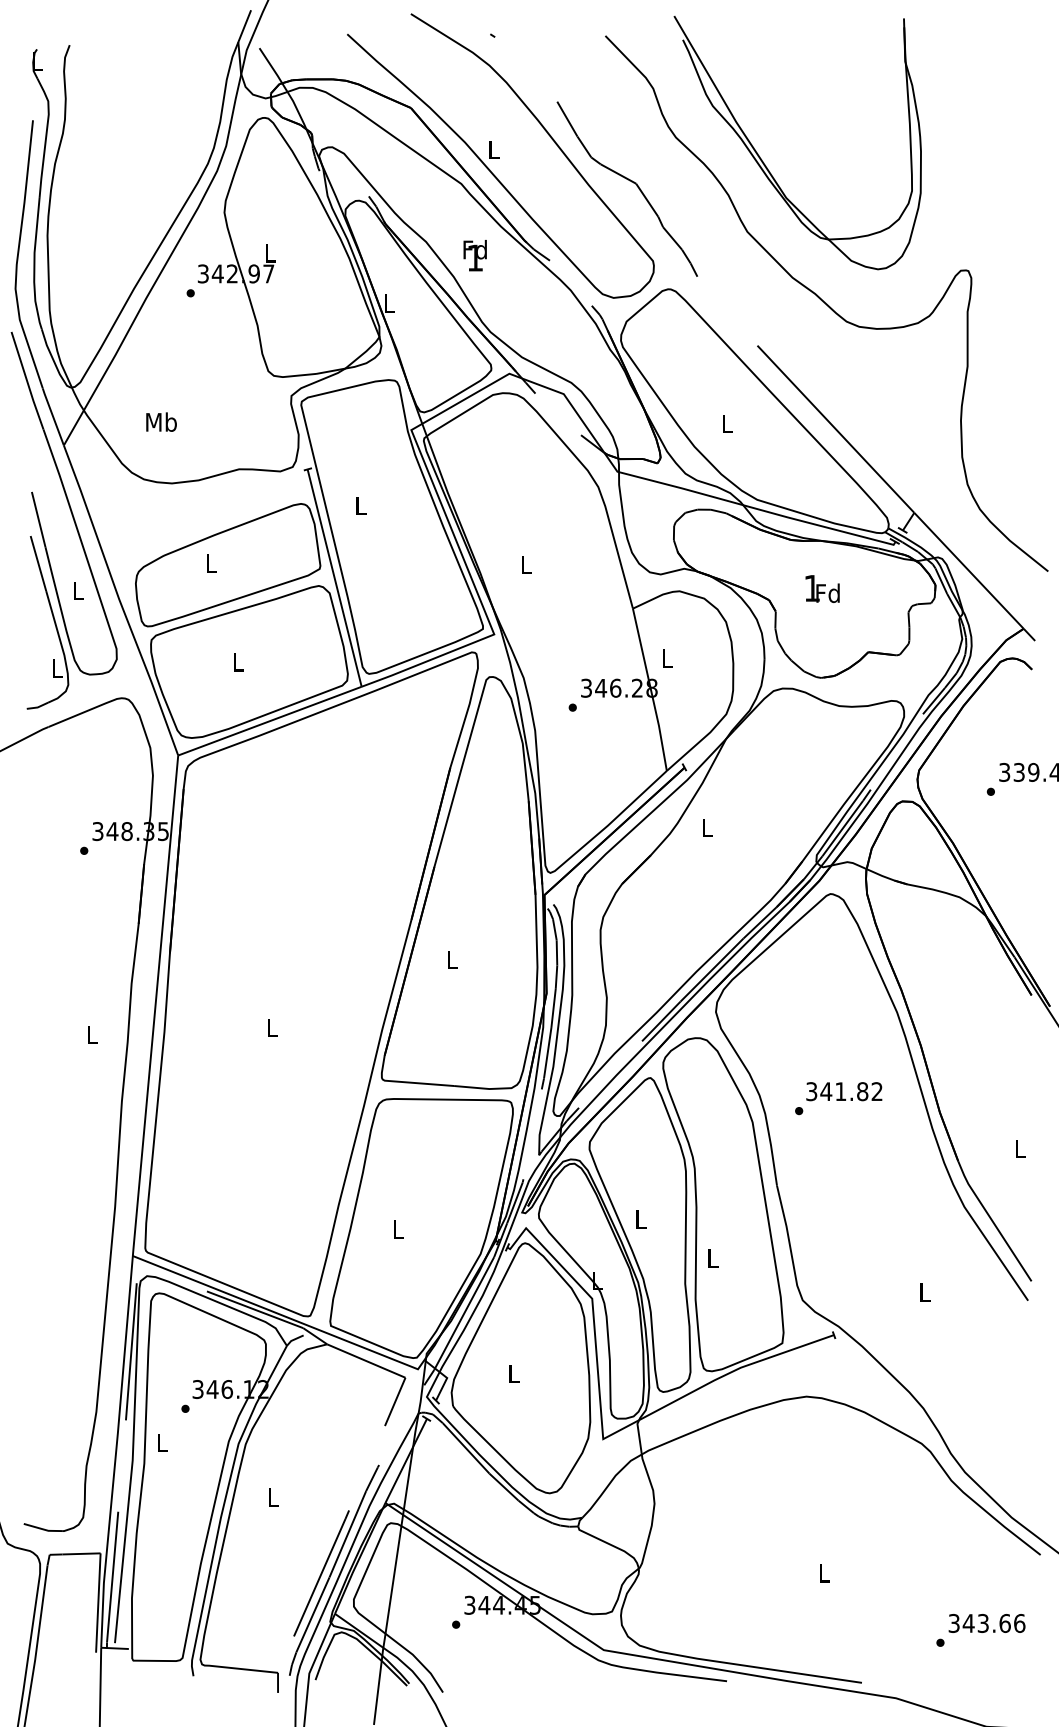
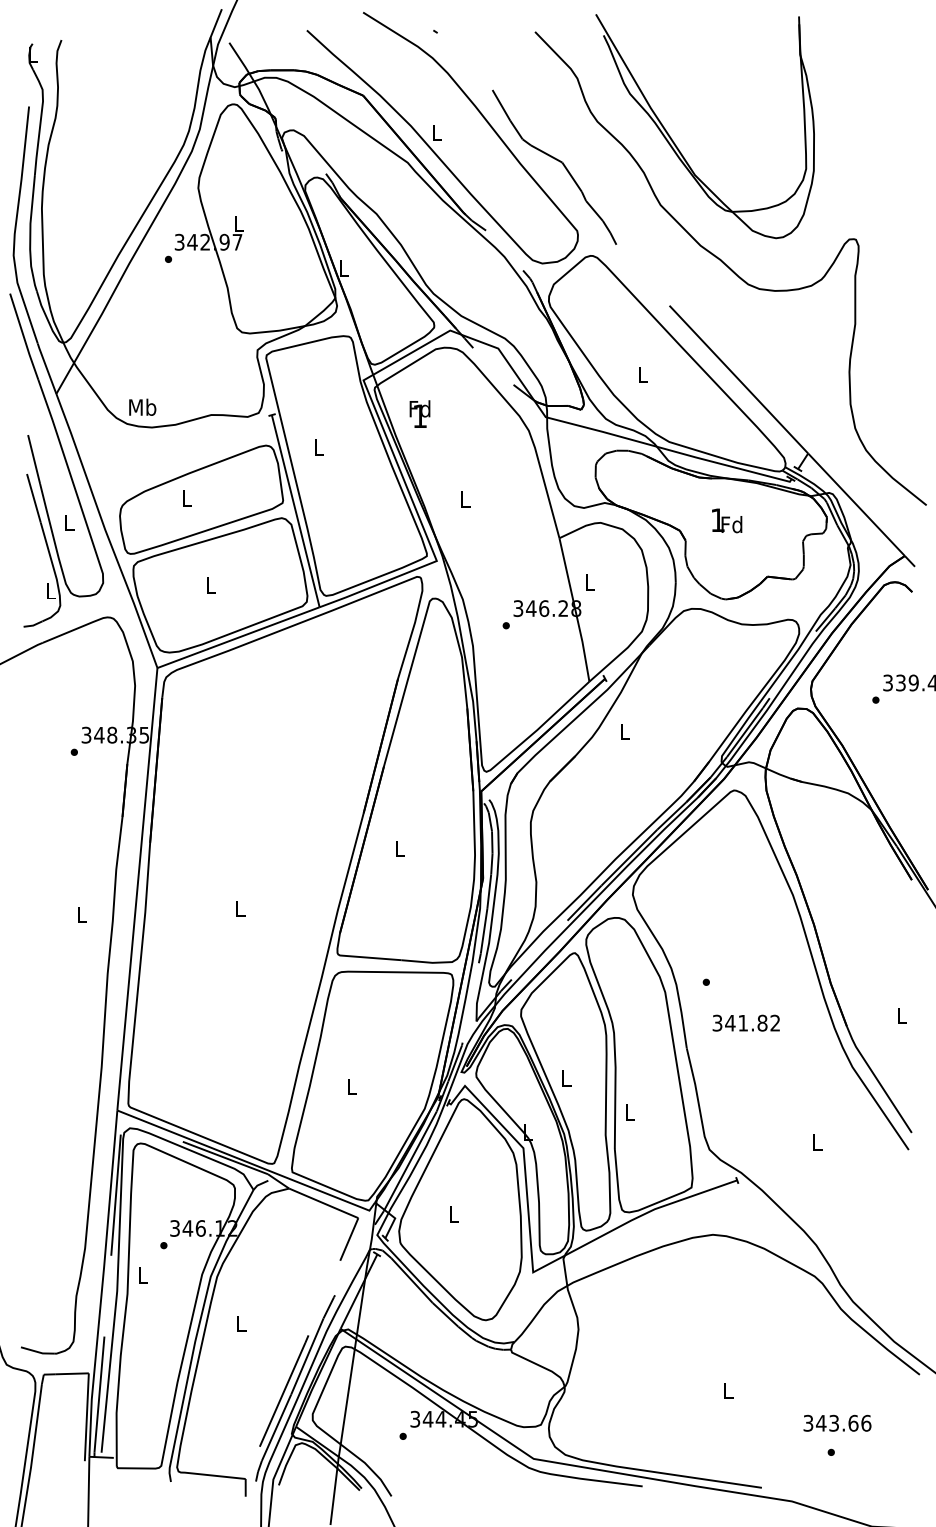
text: (474, 254) -> (419, 413), moved
text: (161, 421) -> (142, 406), moved
text: (843, 1090) -> (745, 1022), moved
text: (987, 1622) -> (837, 1422), moved

